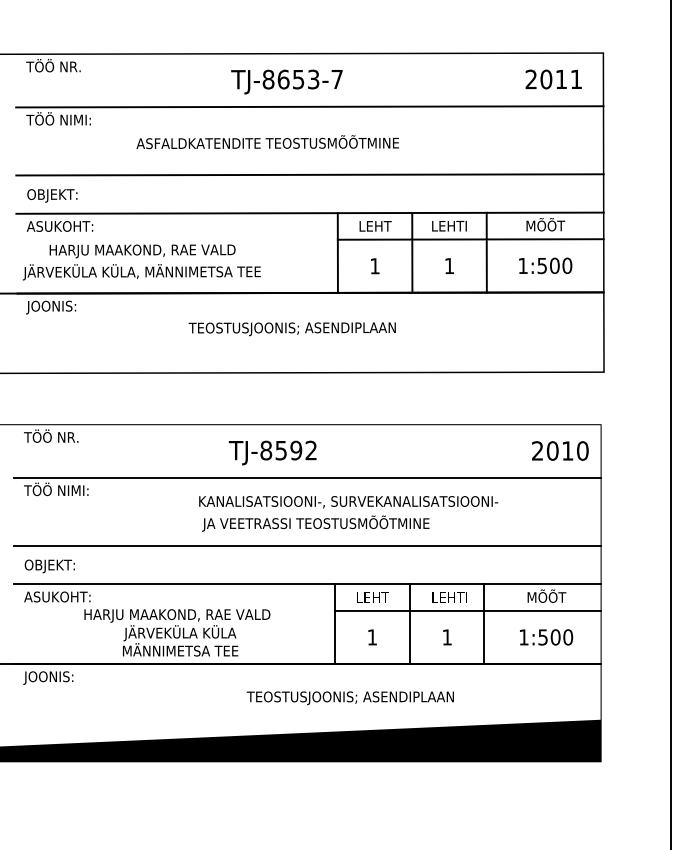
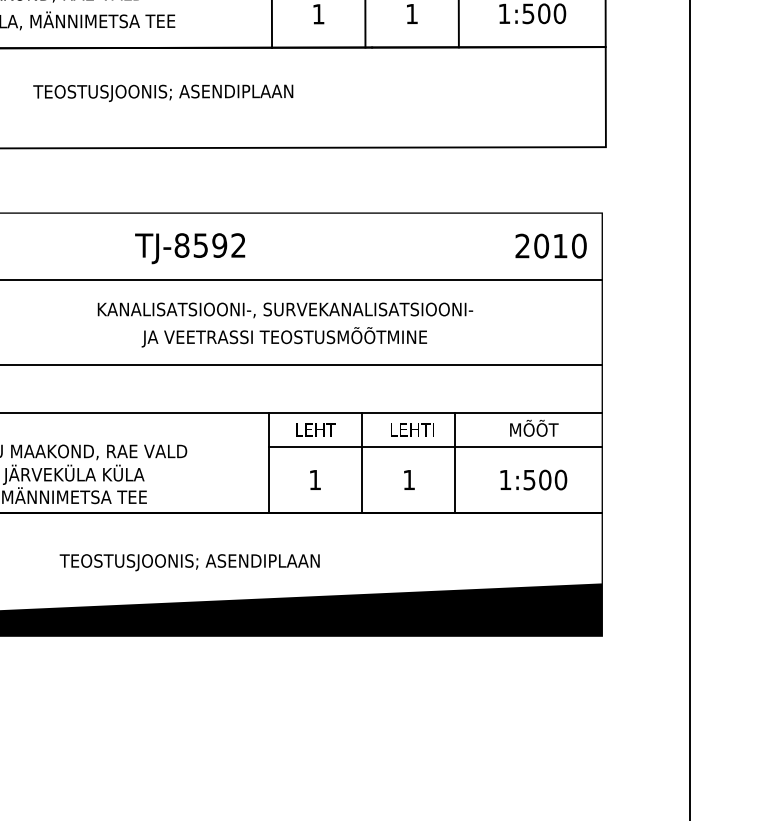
text: (291, 329) -> (162, 93), moved
text: (315, 523) -> (283, 337), moved
text: (349, 698) -> (188, 563), moved

